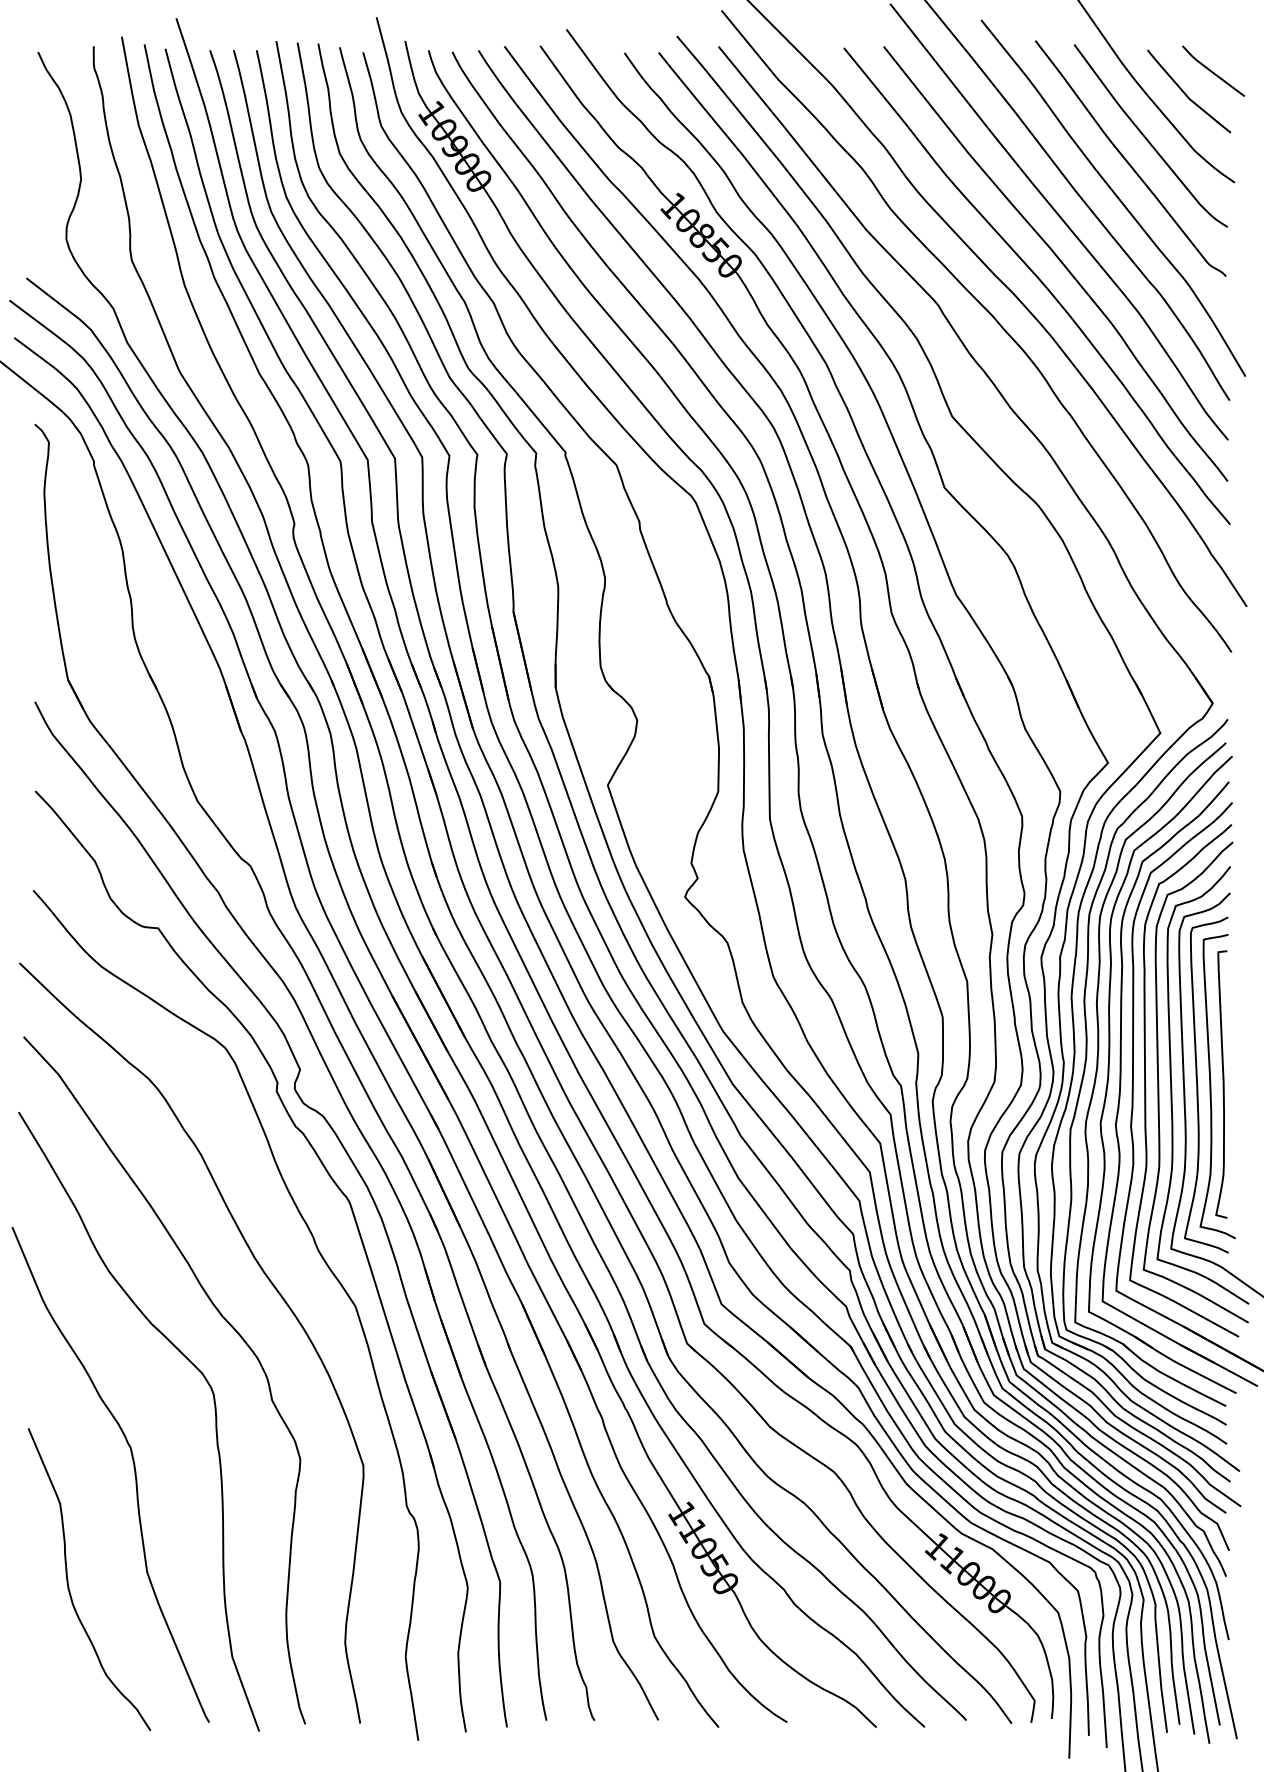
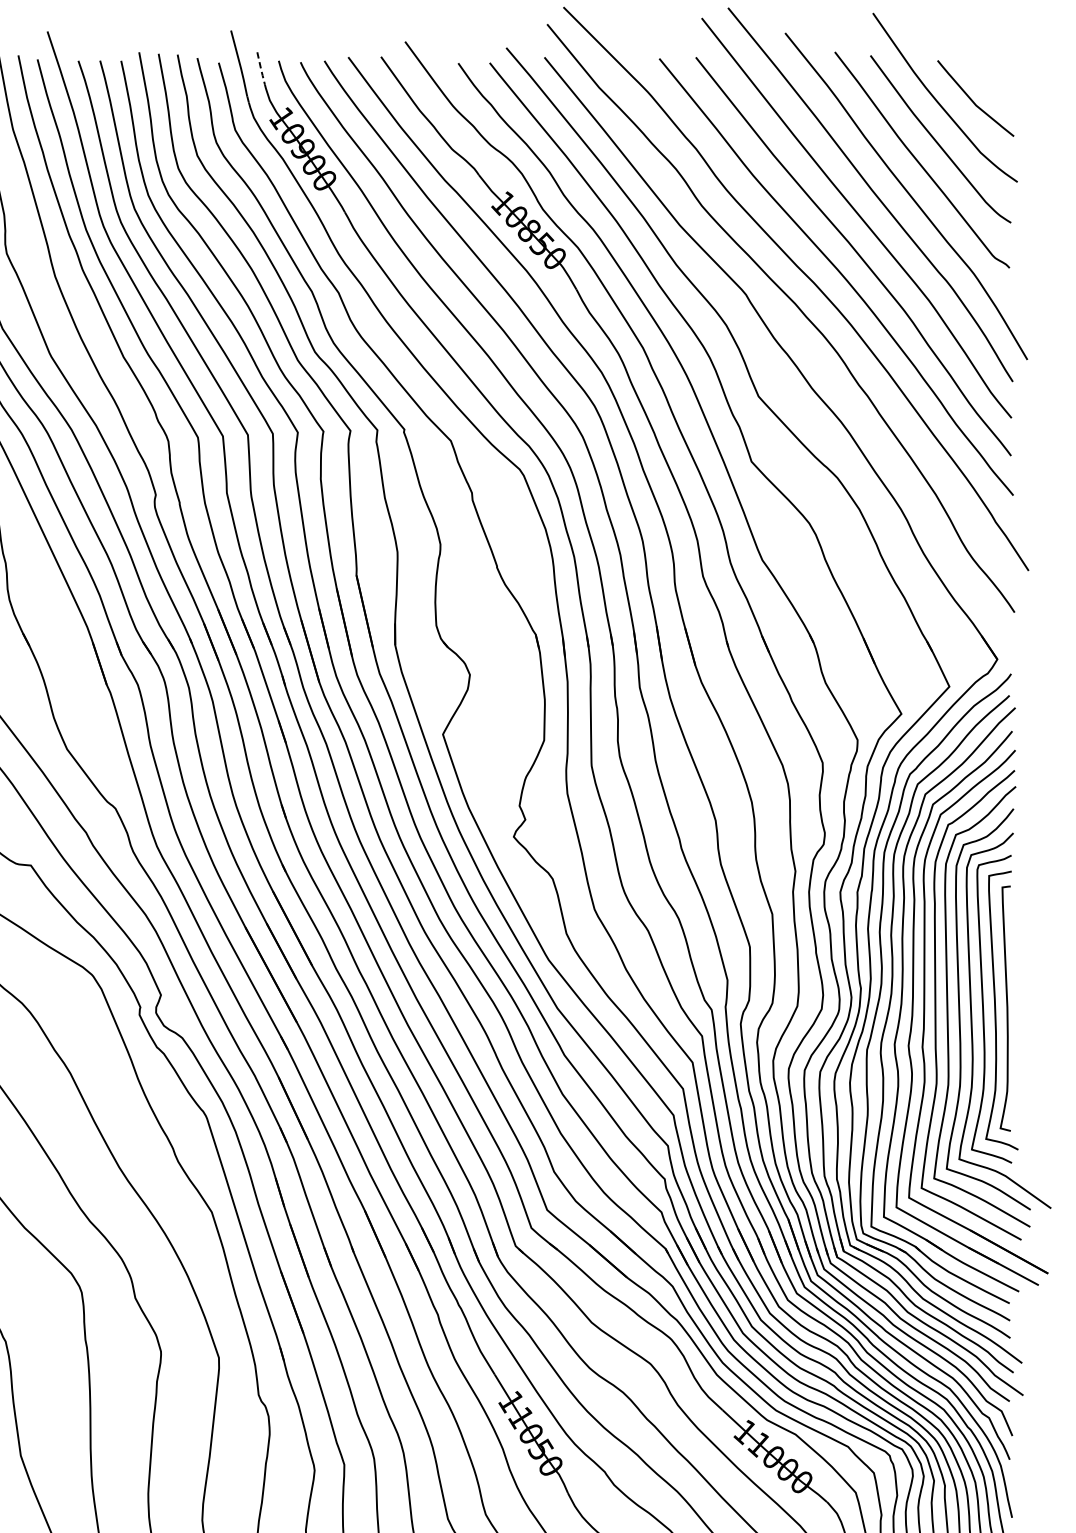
line: (409, 59) -> (261, 69), solid -> dashed
line: (1213, 71) -> (998, 80), removed

